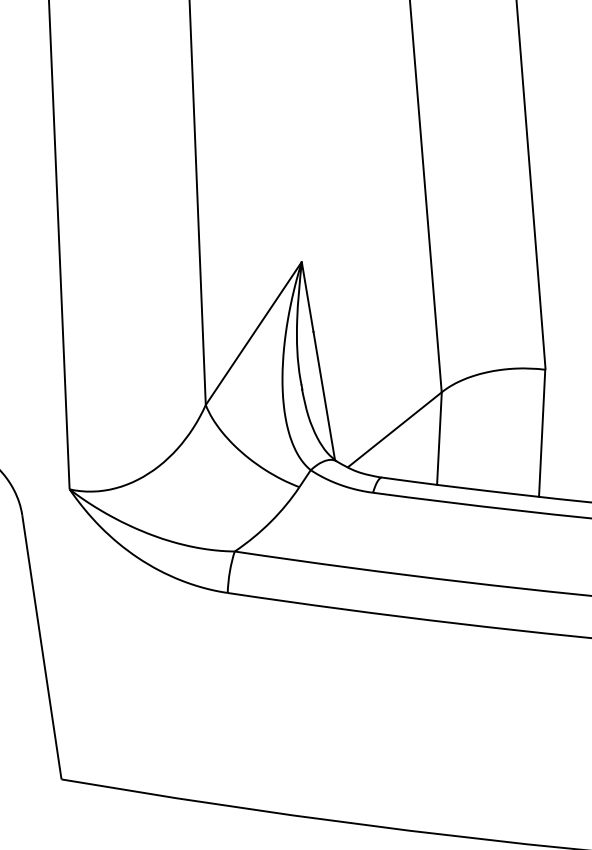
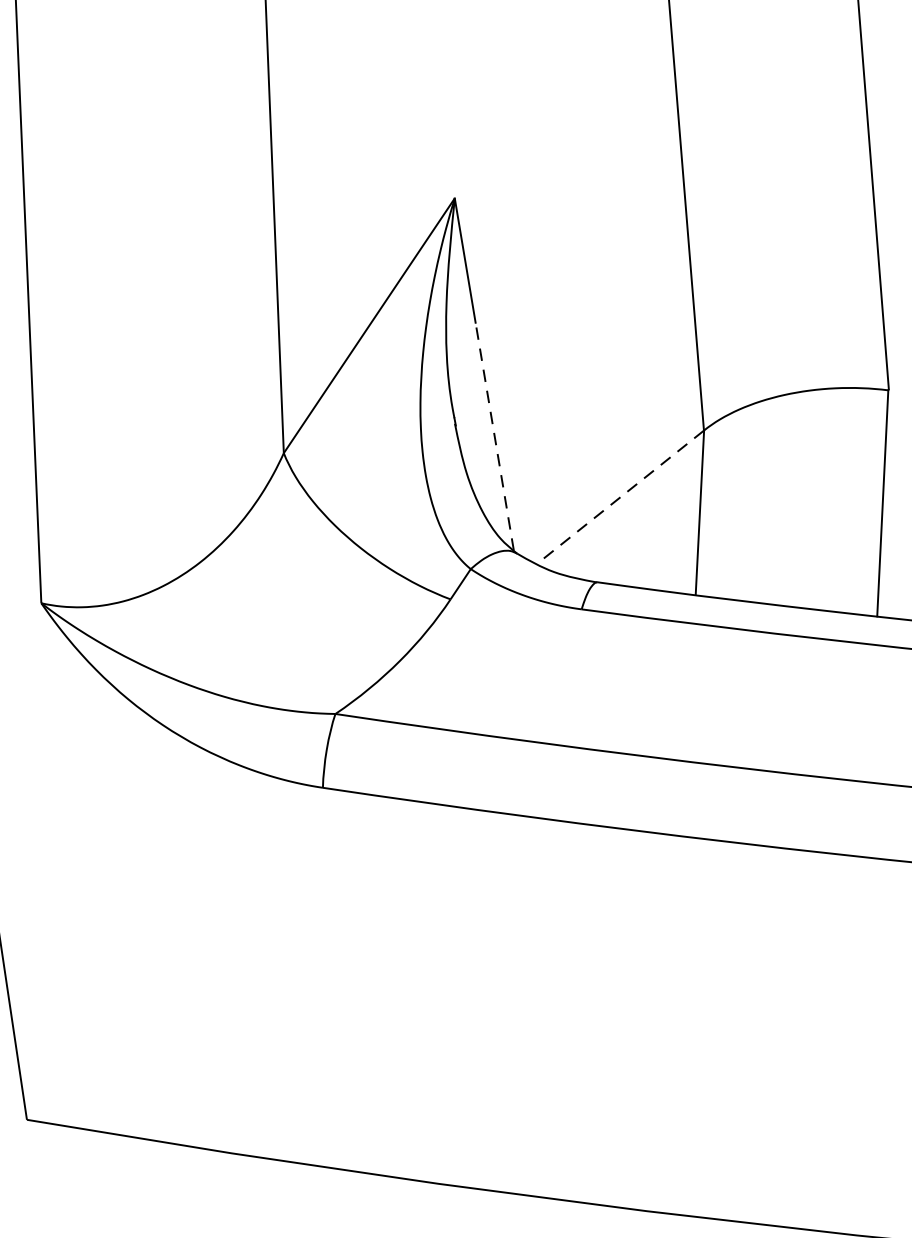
line: (324, 395) -> (495, 436), solid -> dashed
line: (394, 429) -> (619, 496), solid -> dashed

